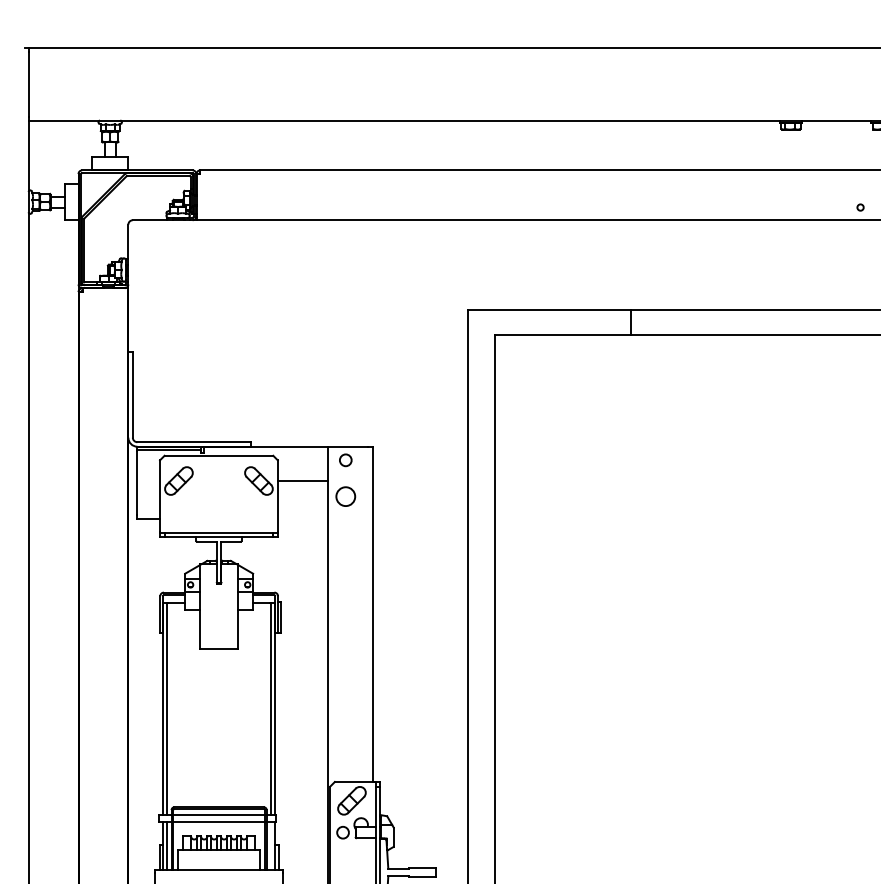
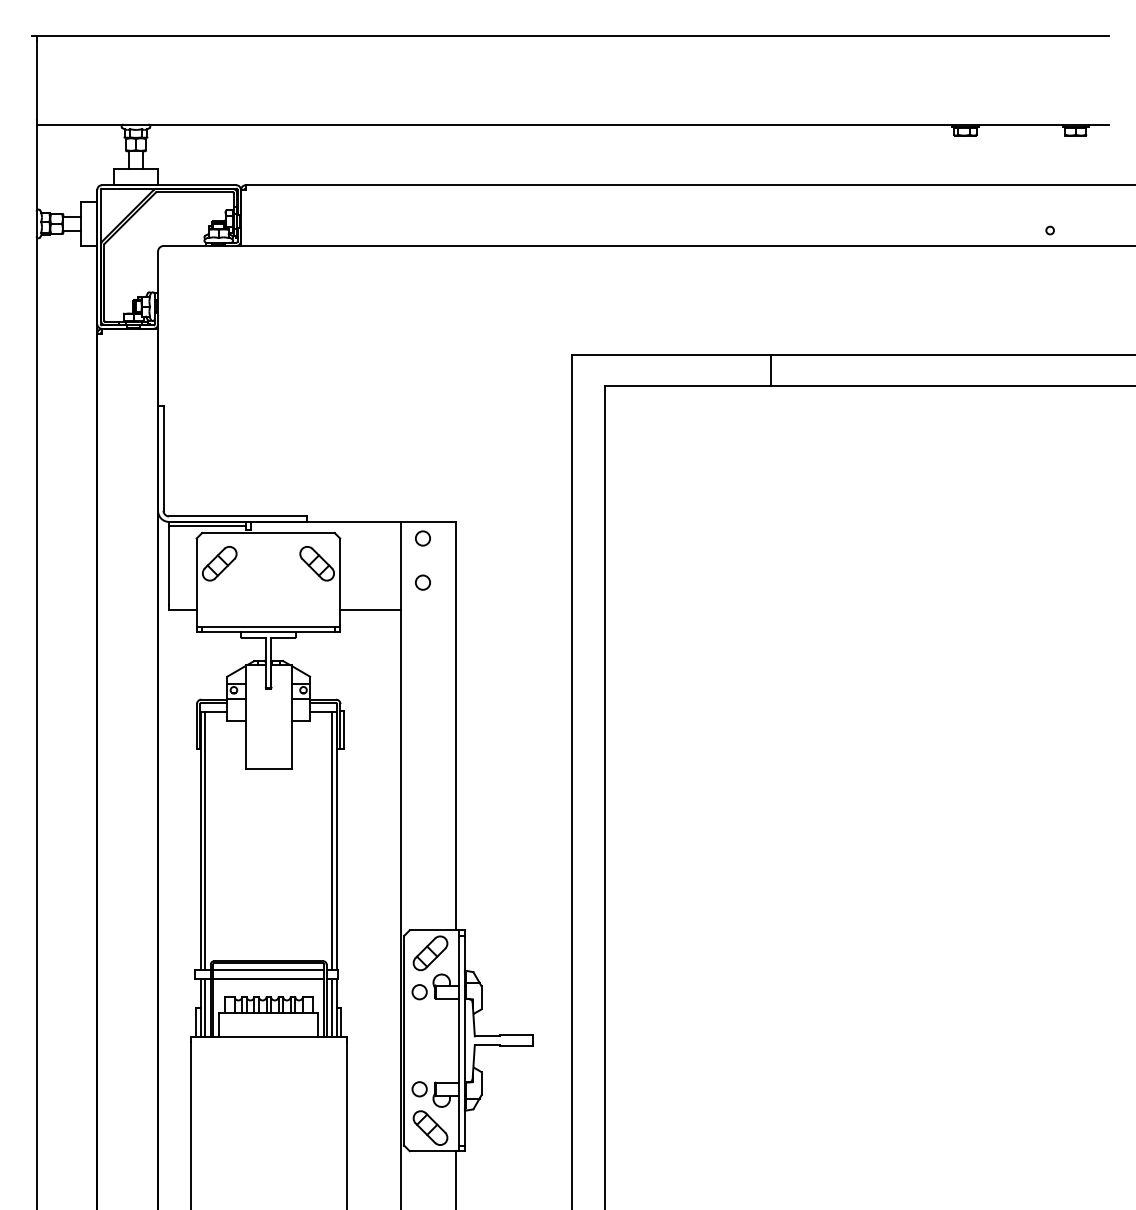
line: (302, 481) -> (370, 610), moved
circle: (345, 496) -> (422, 582), size x0.62
line: (271, 845) -> (332, 1007), added

